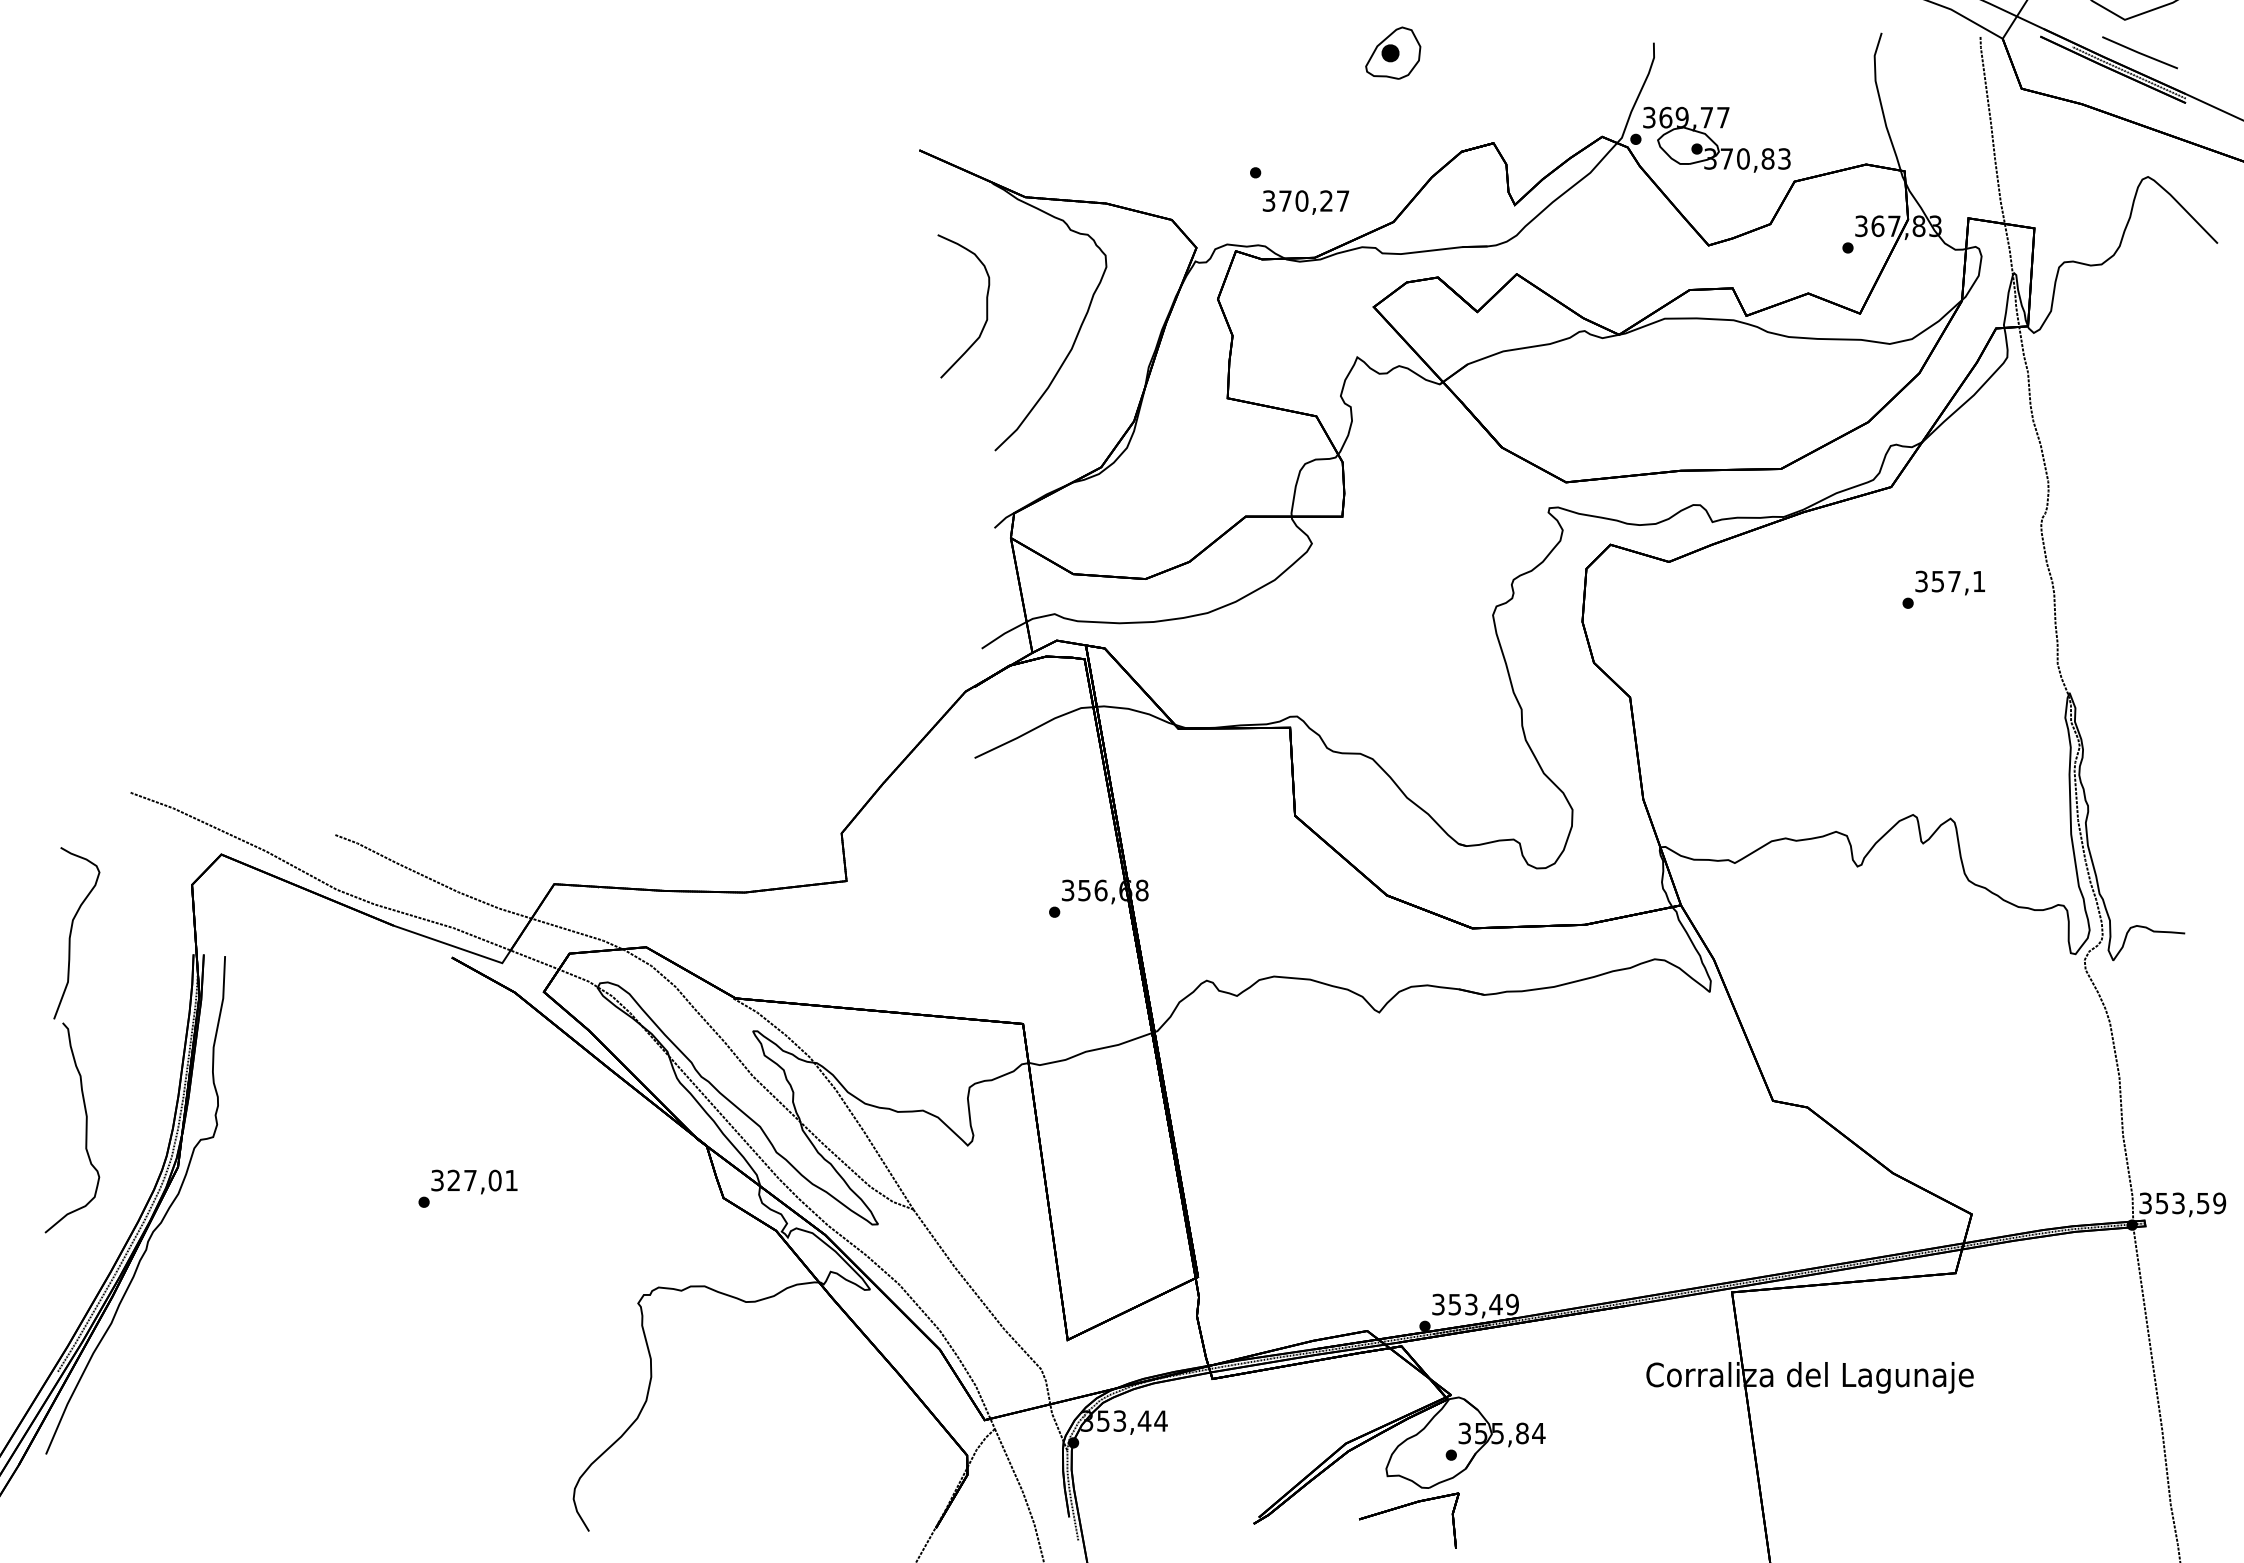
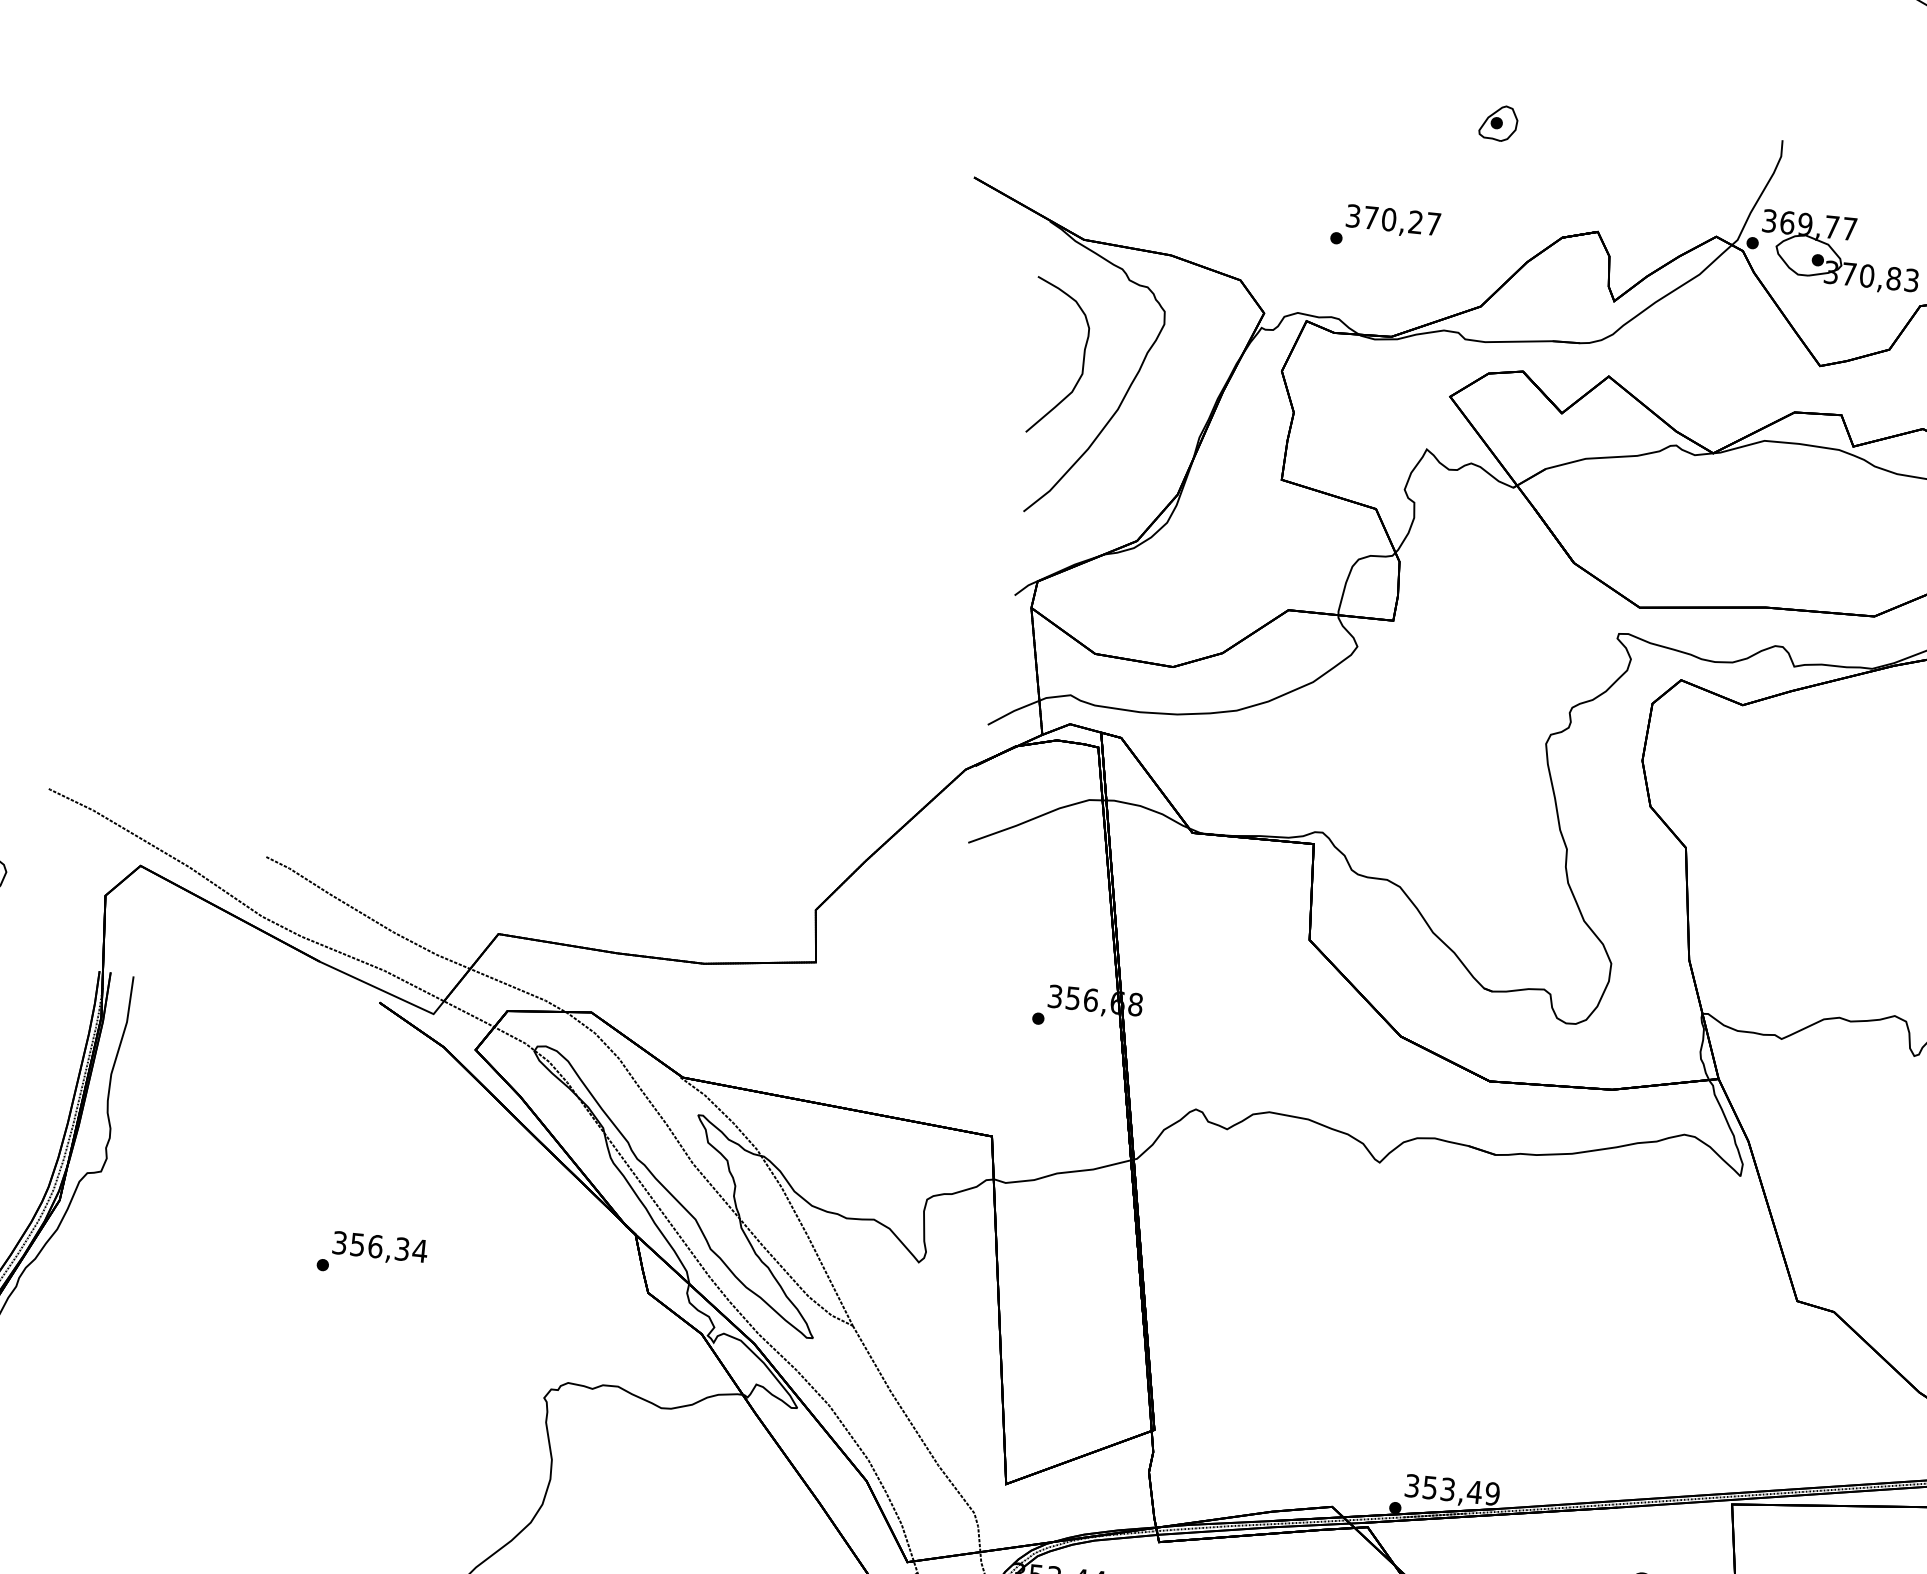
part: (1392, 52) -> (1497, 122), size x0.62
text: (1305, 202) -> (1392, 221), moved
curve: (986, 306) -> (1083, 359), moved
text: (482, 1180) -> (388, 1247), 327,01 -> 356,34

